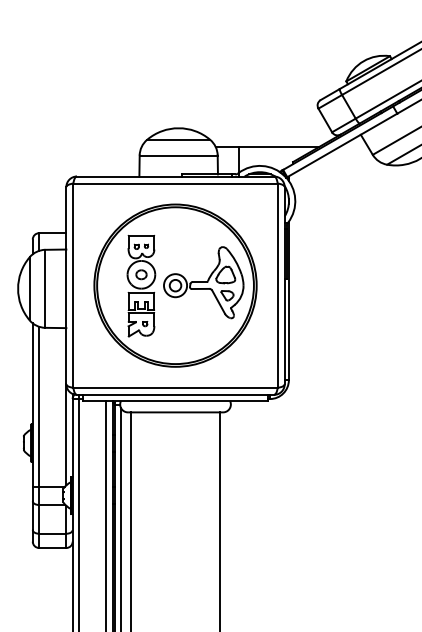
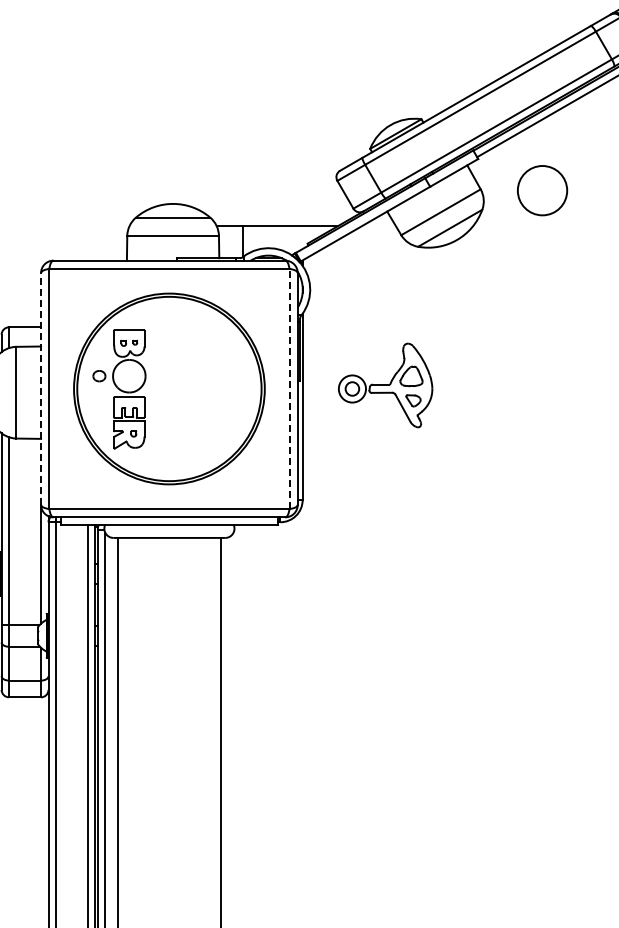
part: (141, 275) -> (99, 376), moved
part: (203, 282) -> (385, 385), moved
line: (277, 285) -> (289, 388), solid -> dashed
line: (66, 286) -> (41, 389), solid -> dashed

